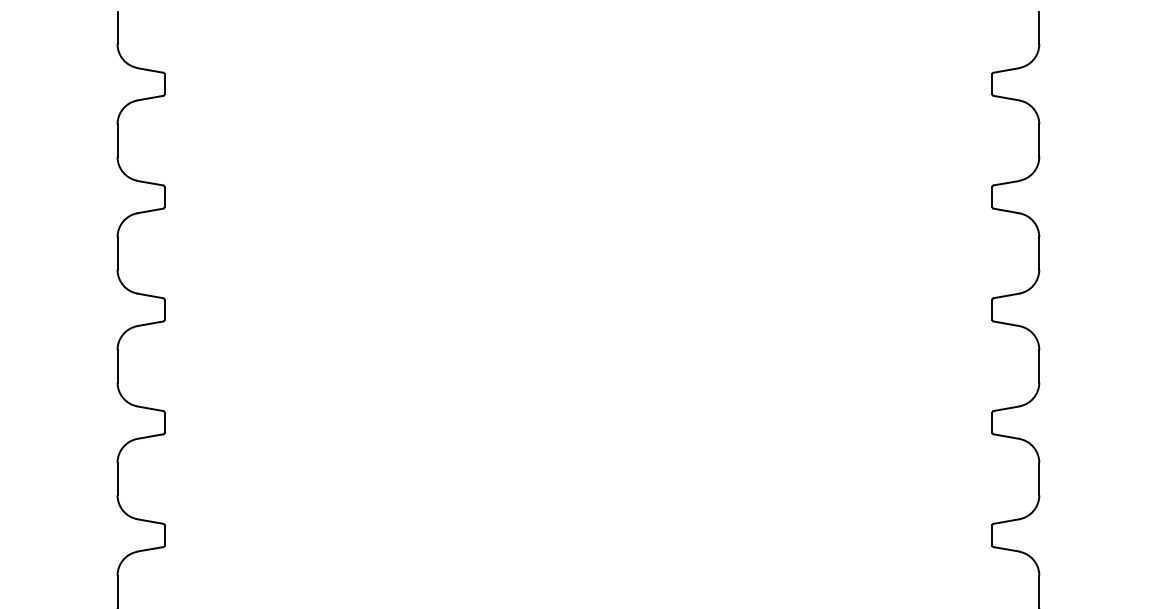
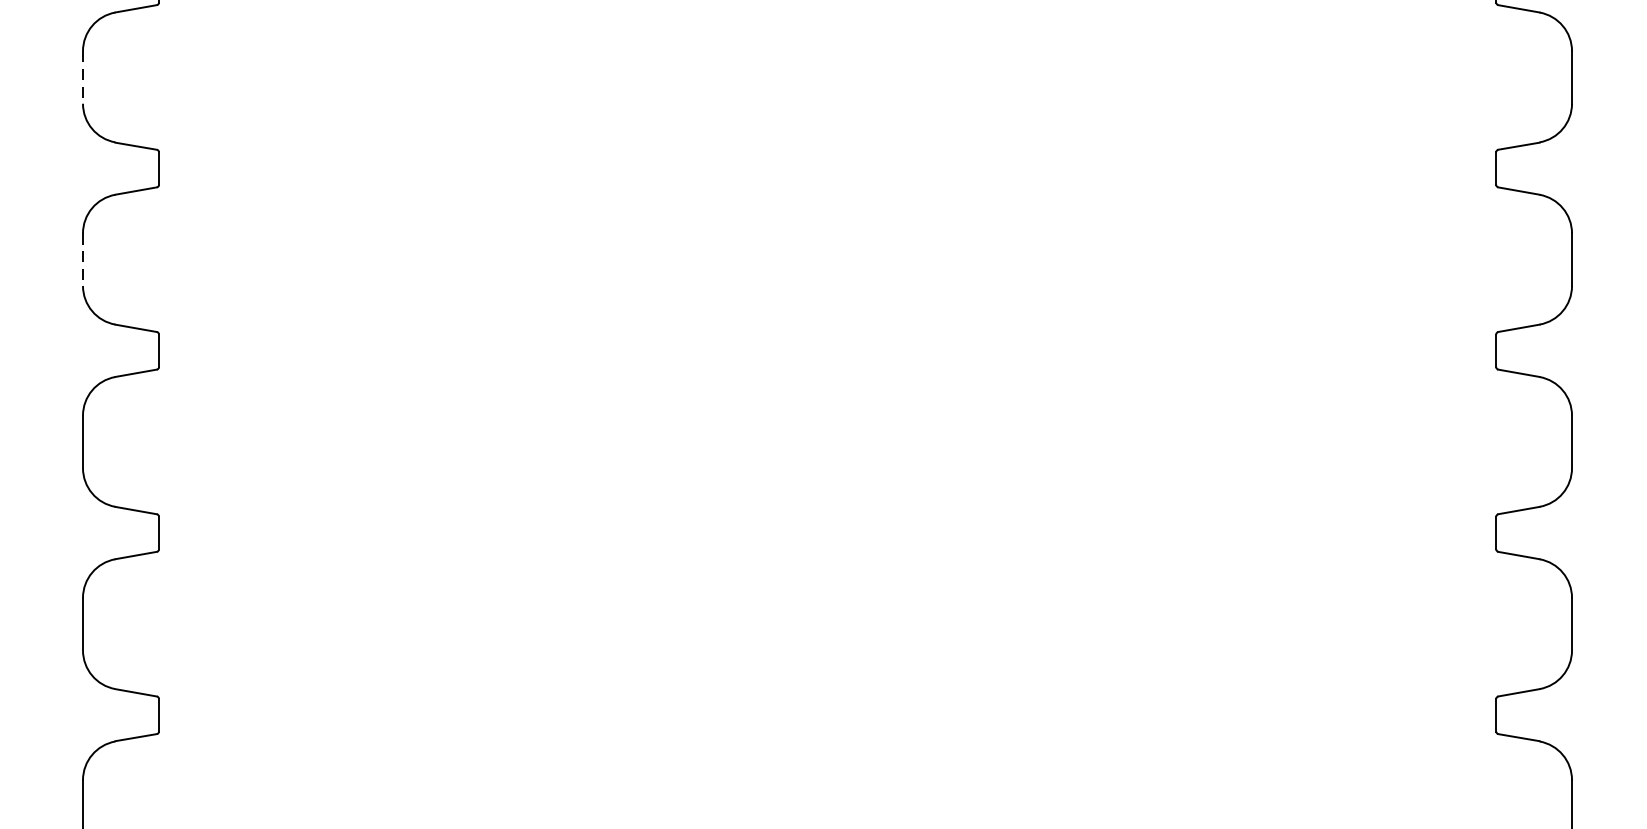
line: (117, 141) -> (82, 78), solid -> dashed
line: (117, 253) -> (82, 259), solid -> dashed

